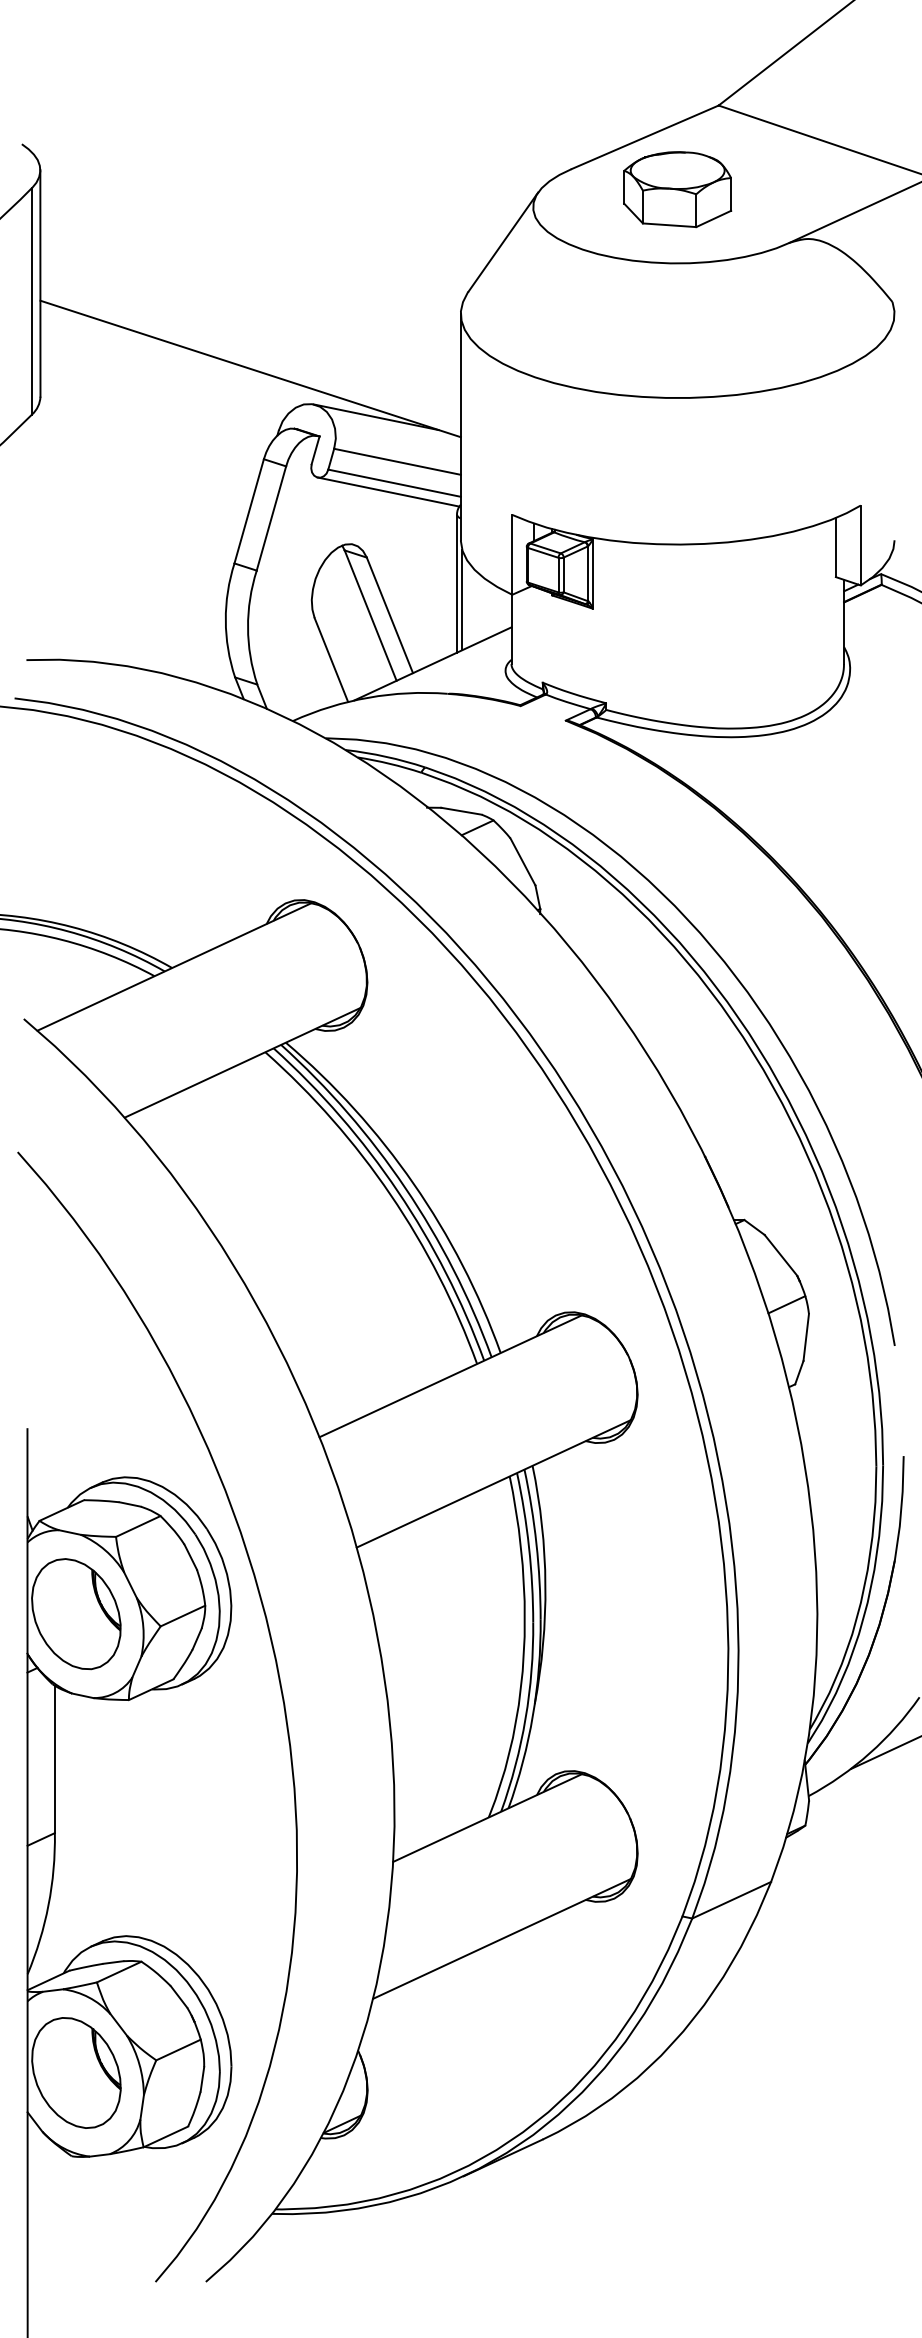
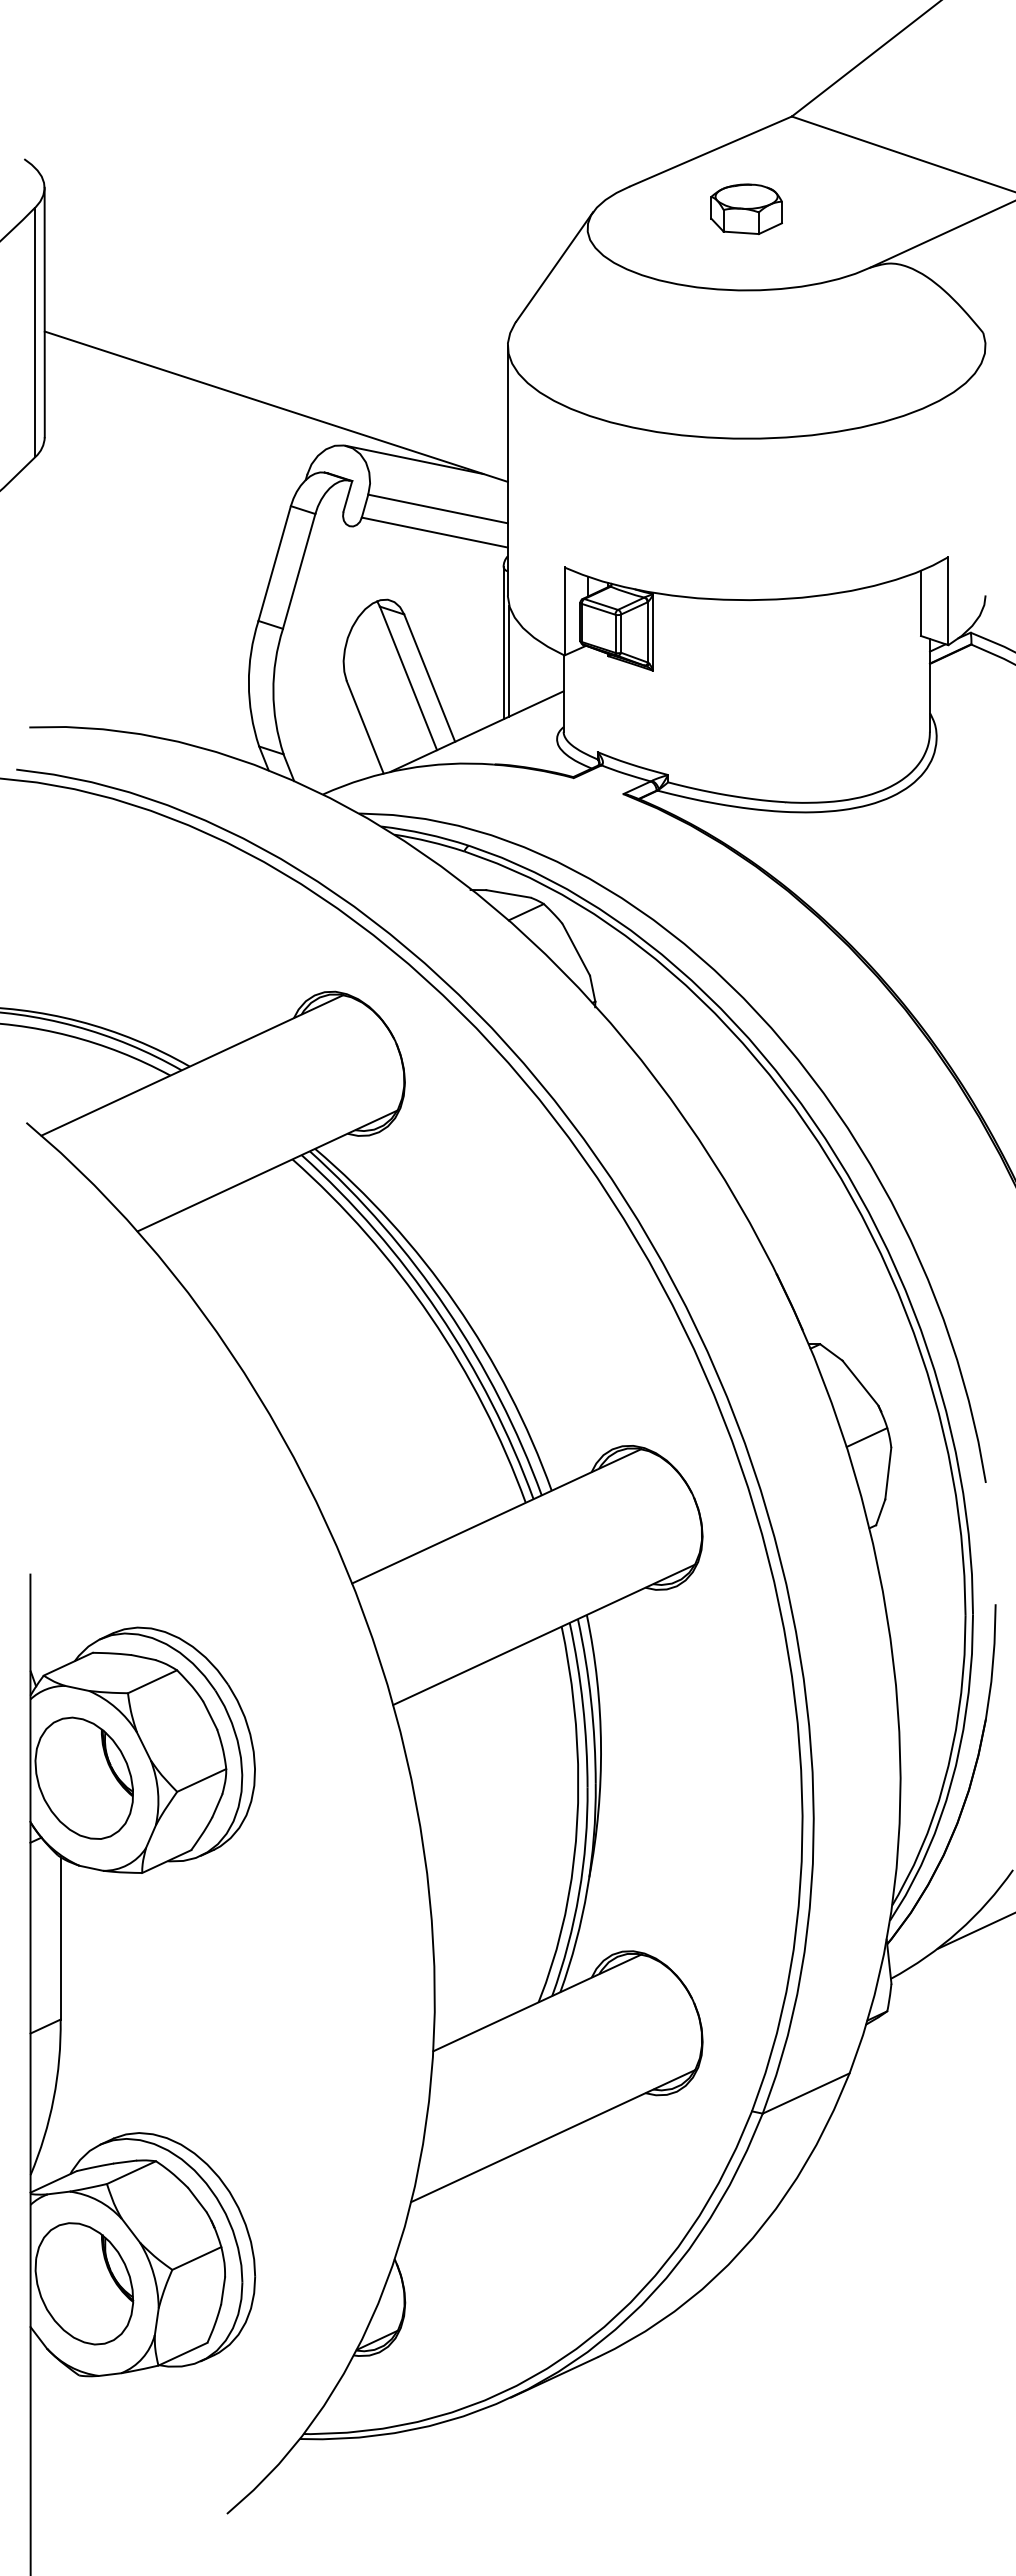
part: (677, 189) -> (746, 209), size x0.6
line: (388, 492) -> (428, 542), removed
curve: (280, 1692) -> (309, 1864), removed

